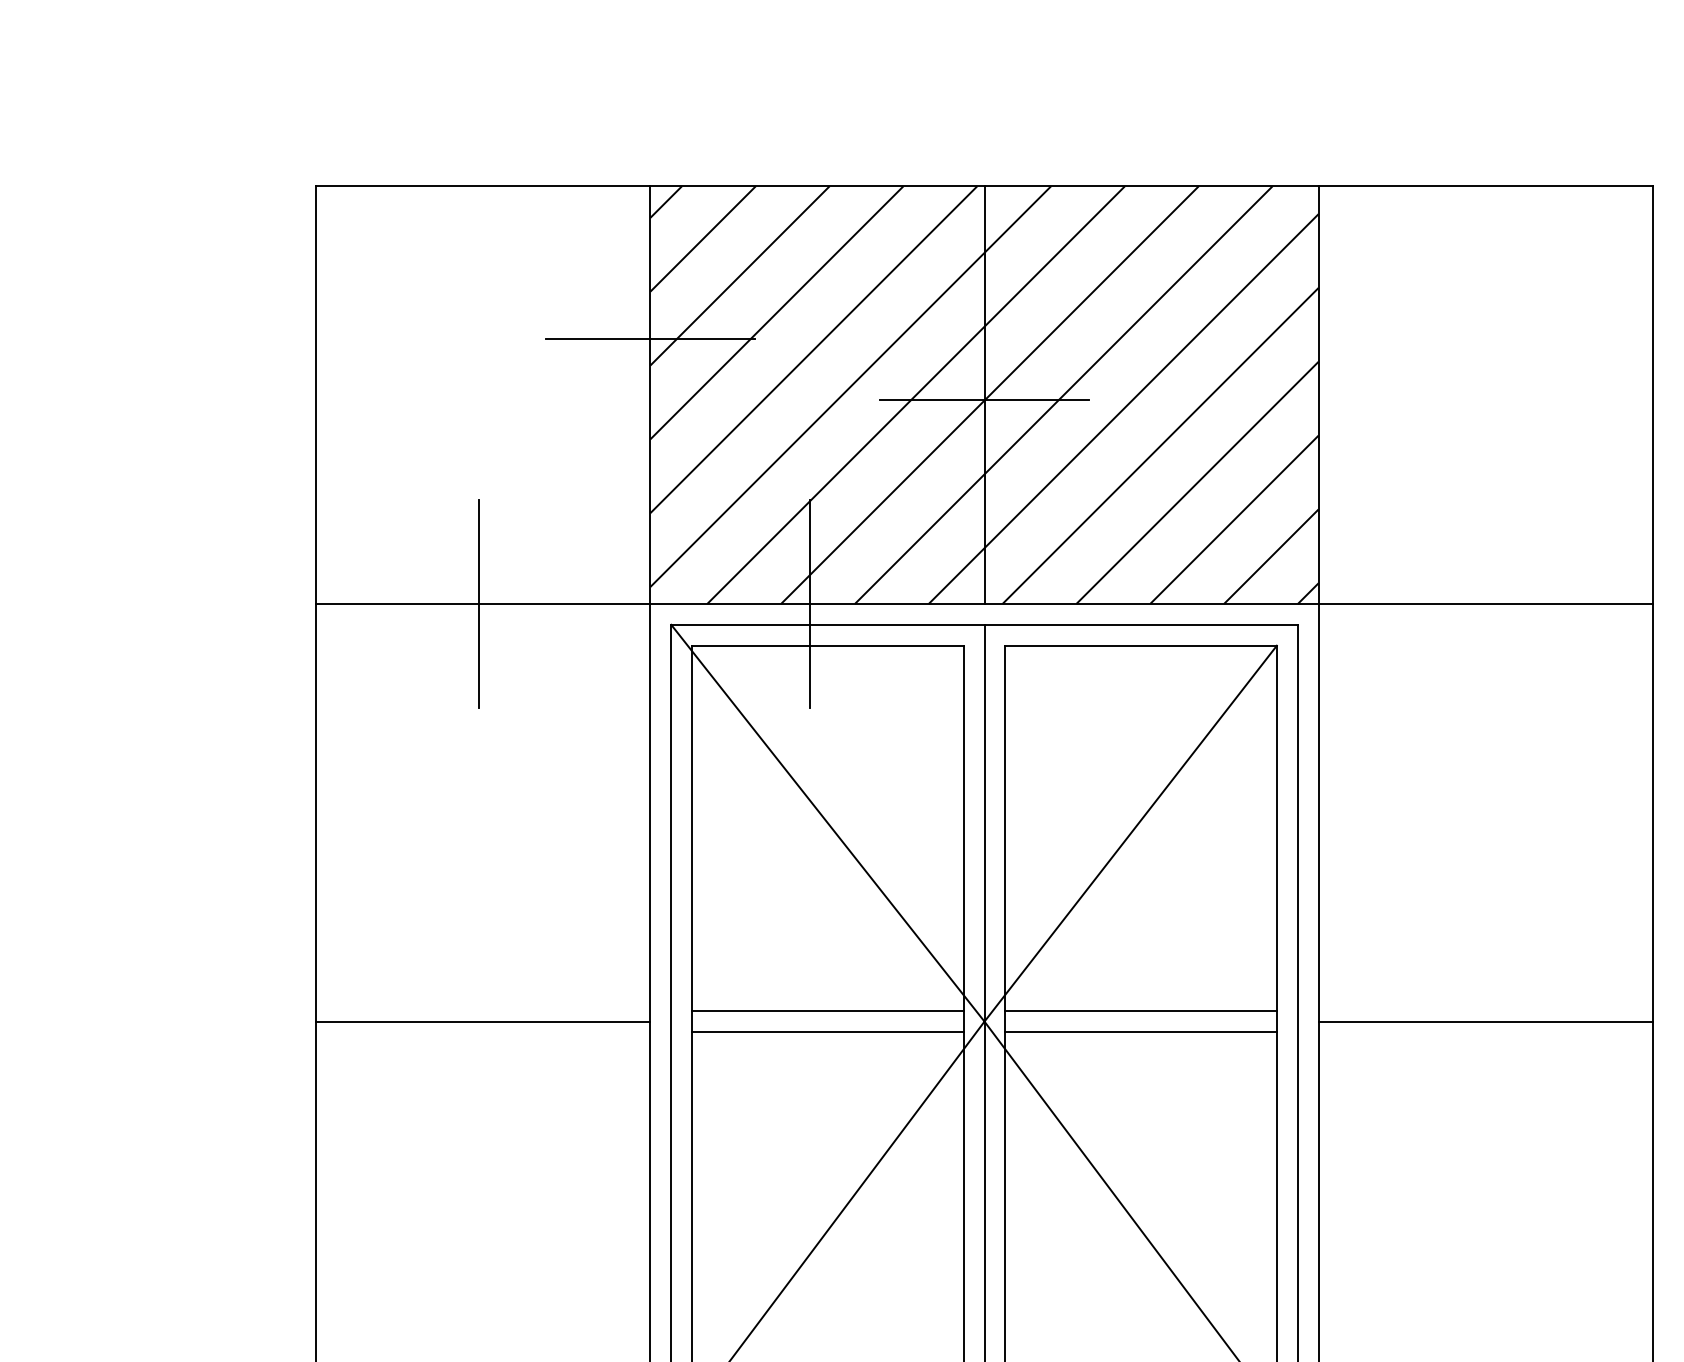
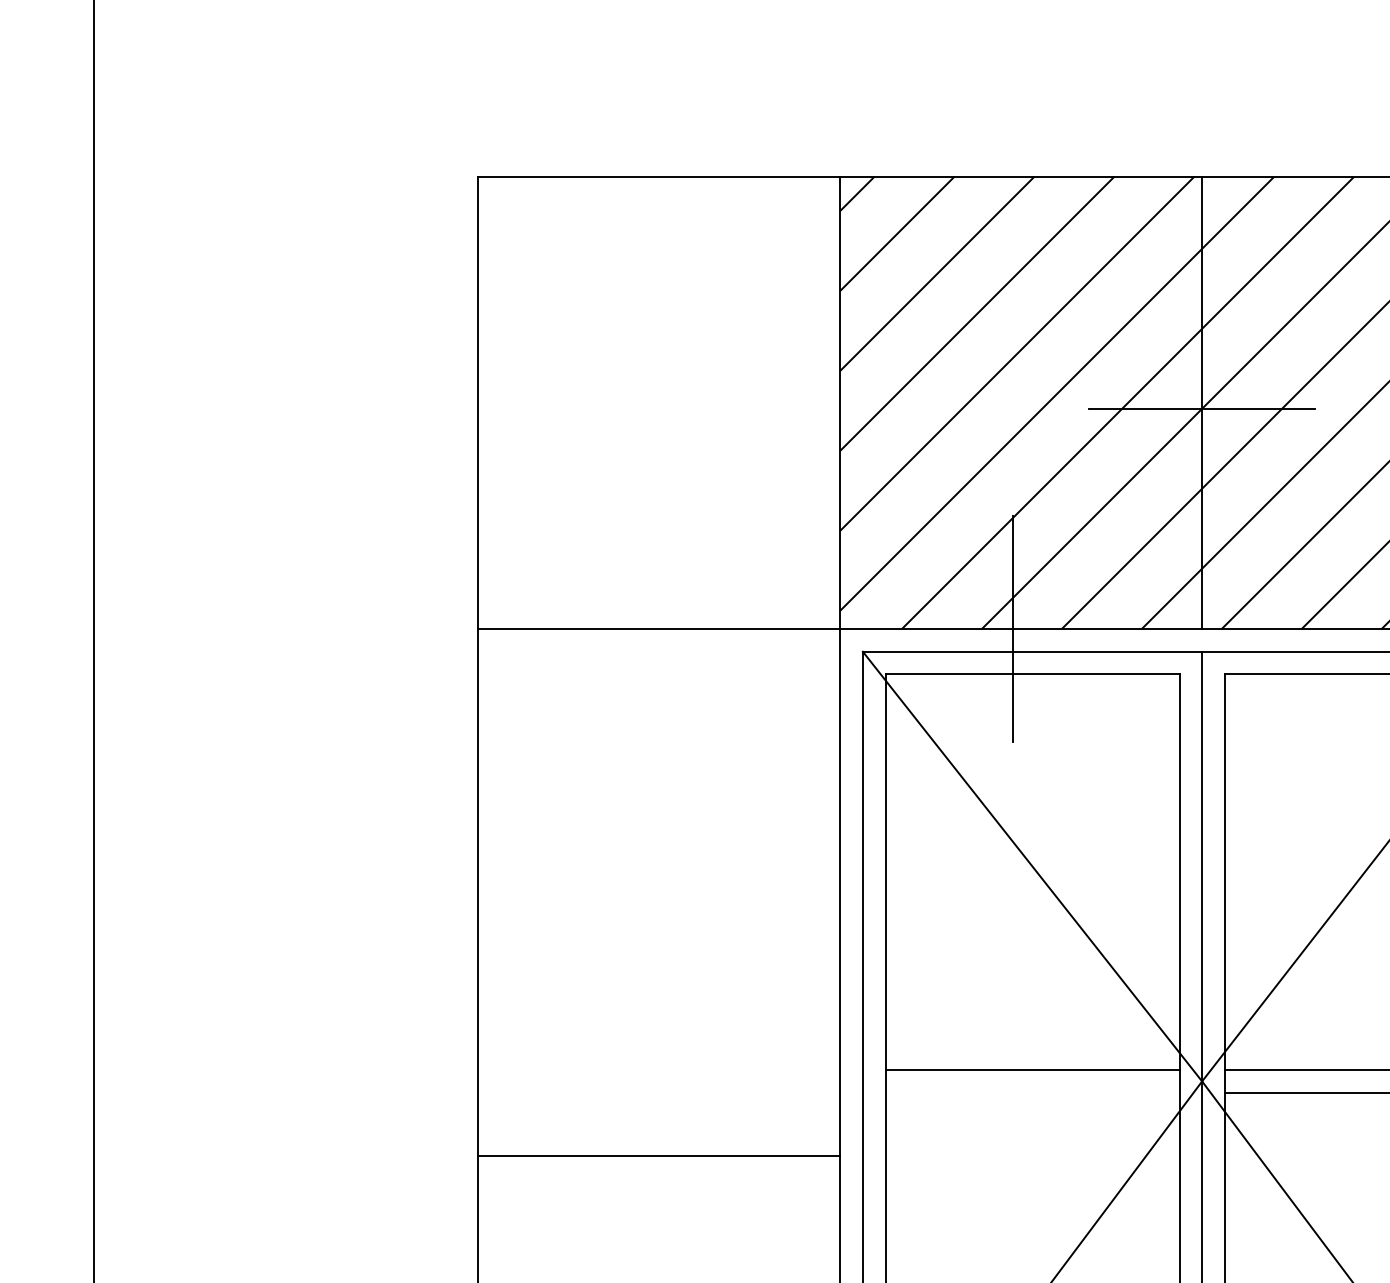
line: (650, 338) -> (840, 341), removed
line: (479, 603) -> (655, 628), removed
line: (483, 1021) -> (659, 1156), moved
line: (827, 1032) -> (1032, 1093), removed

